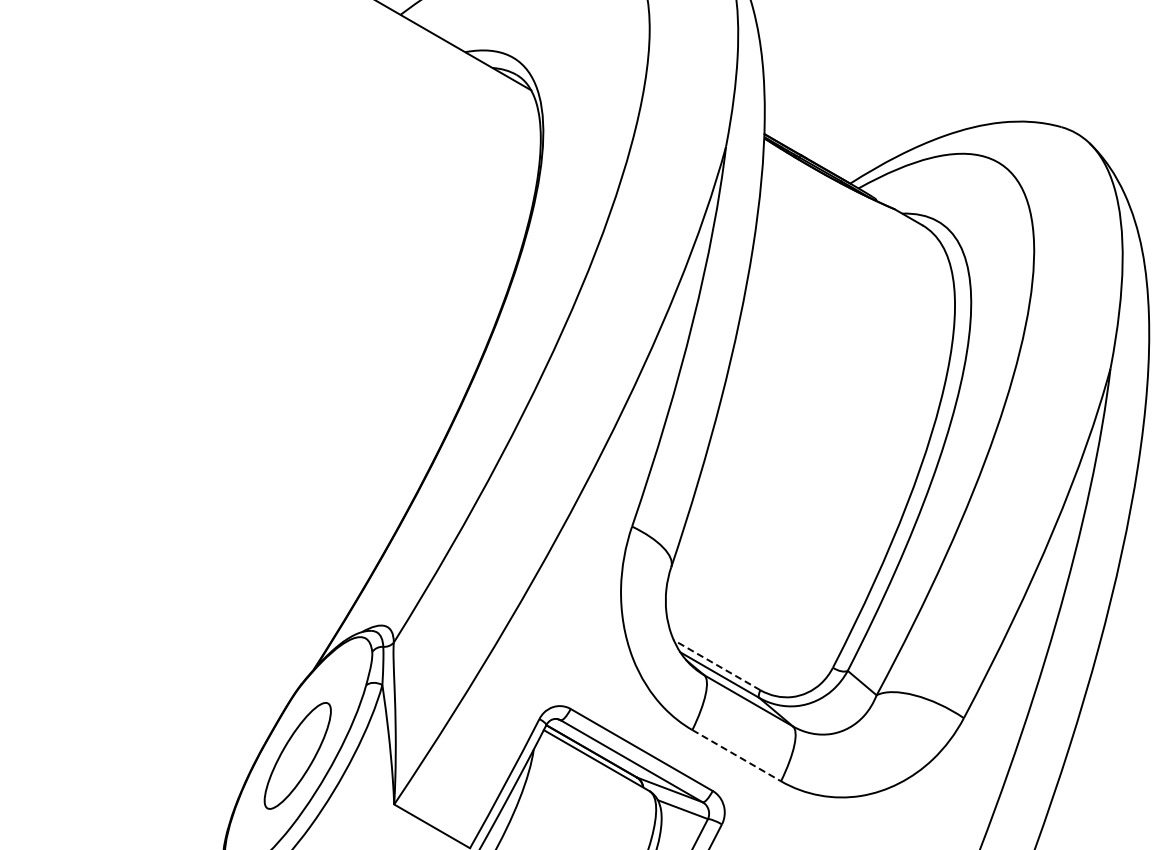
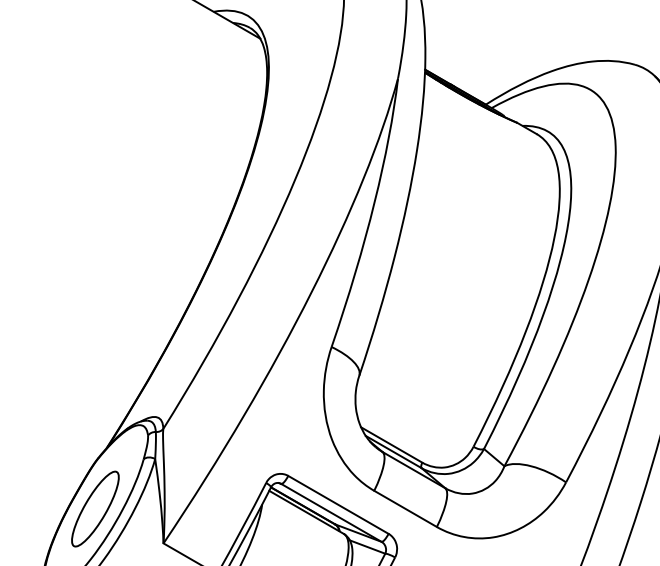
line: (716, 664) -> (391, 444), dashed -> solid
line: (737, 755) -> (406, 508), dashed -> solid

